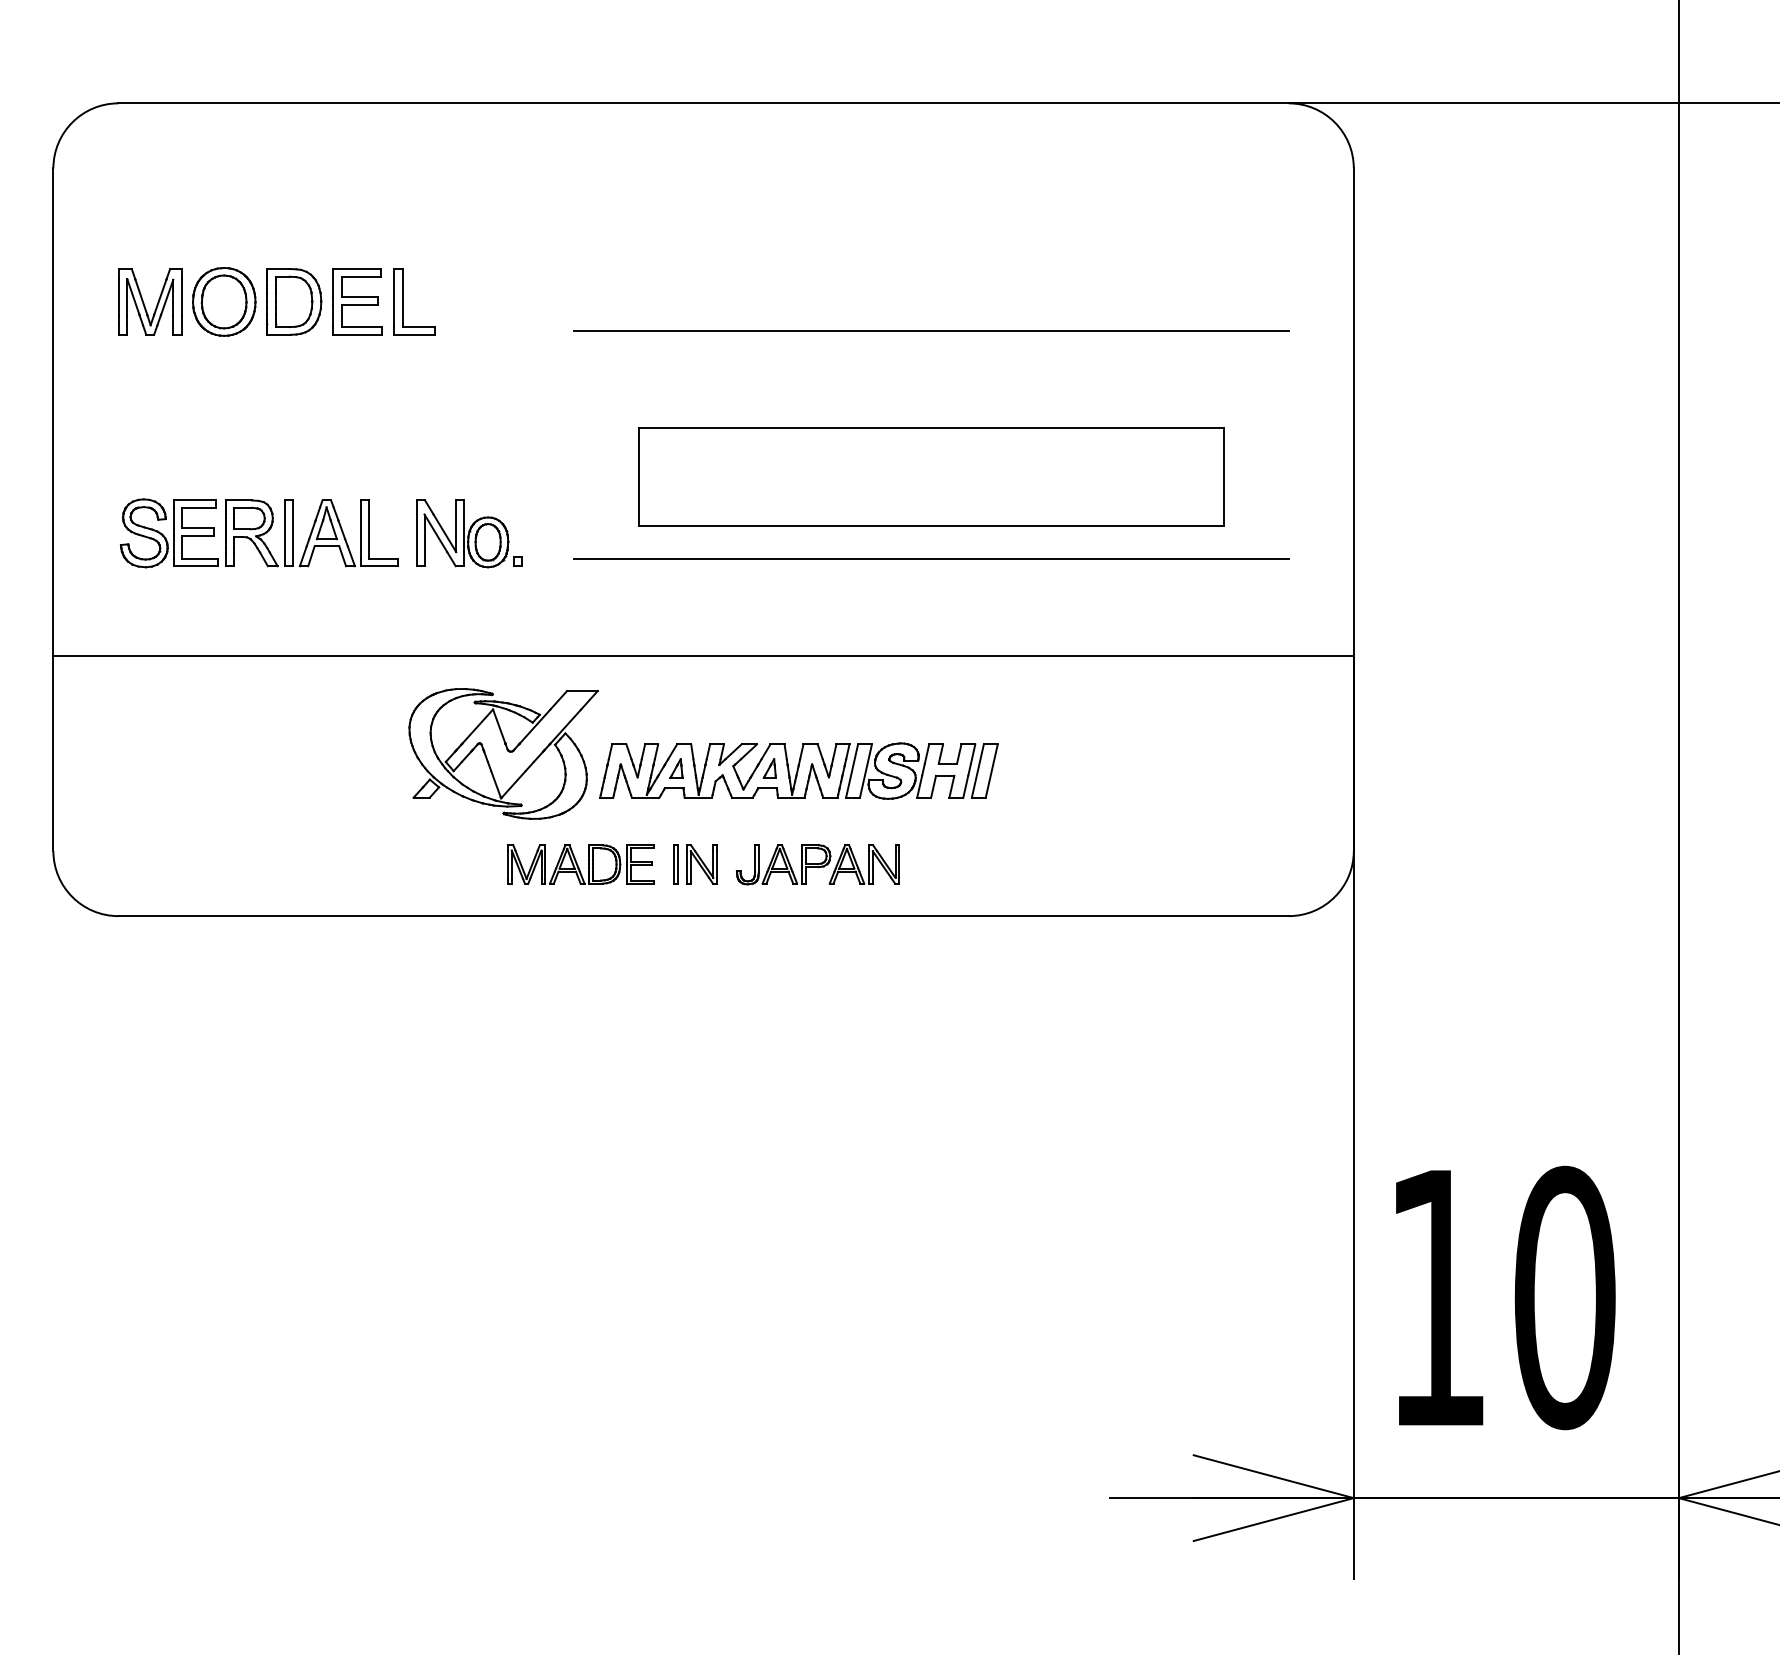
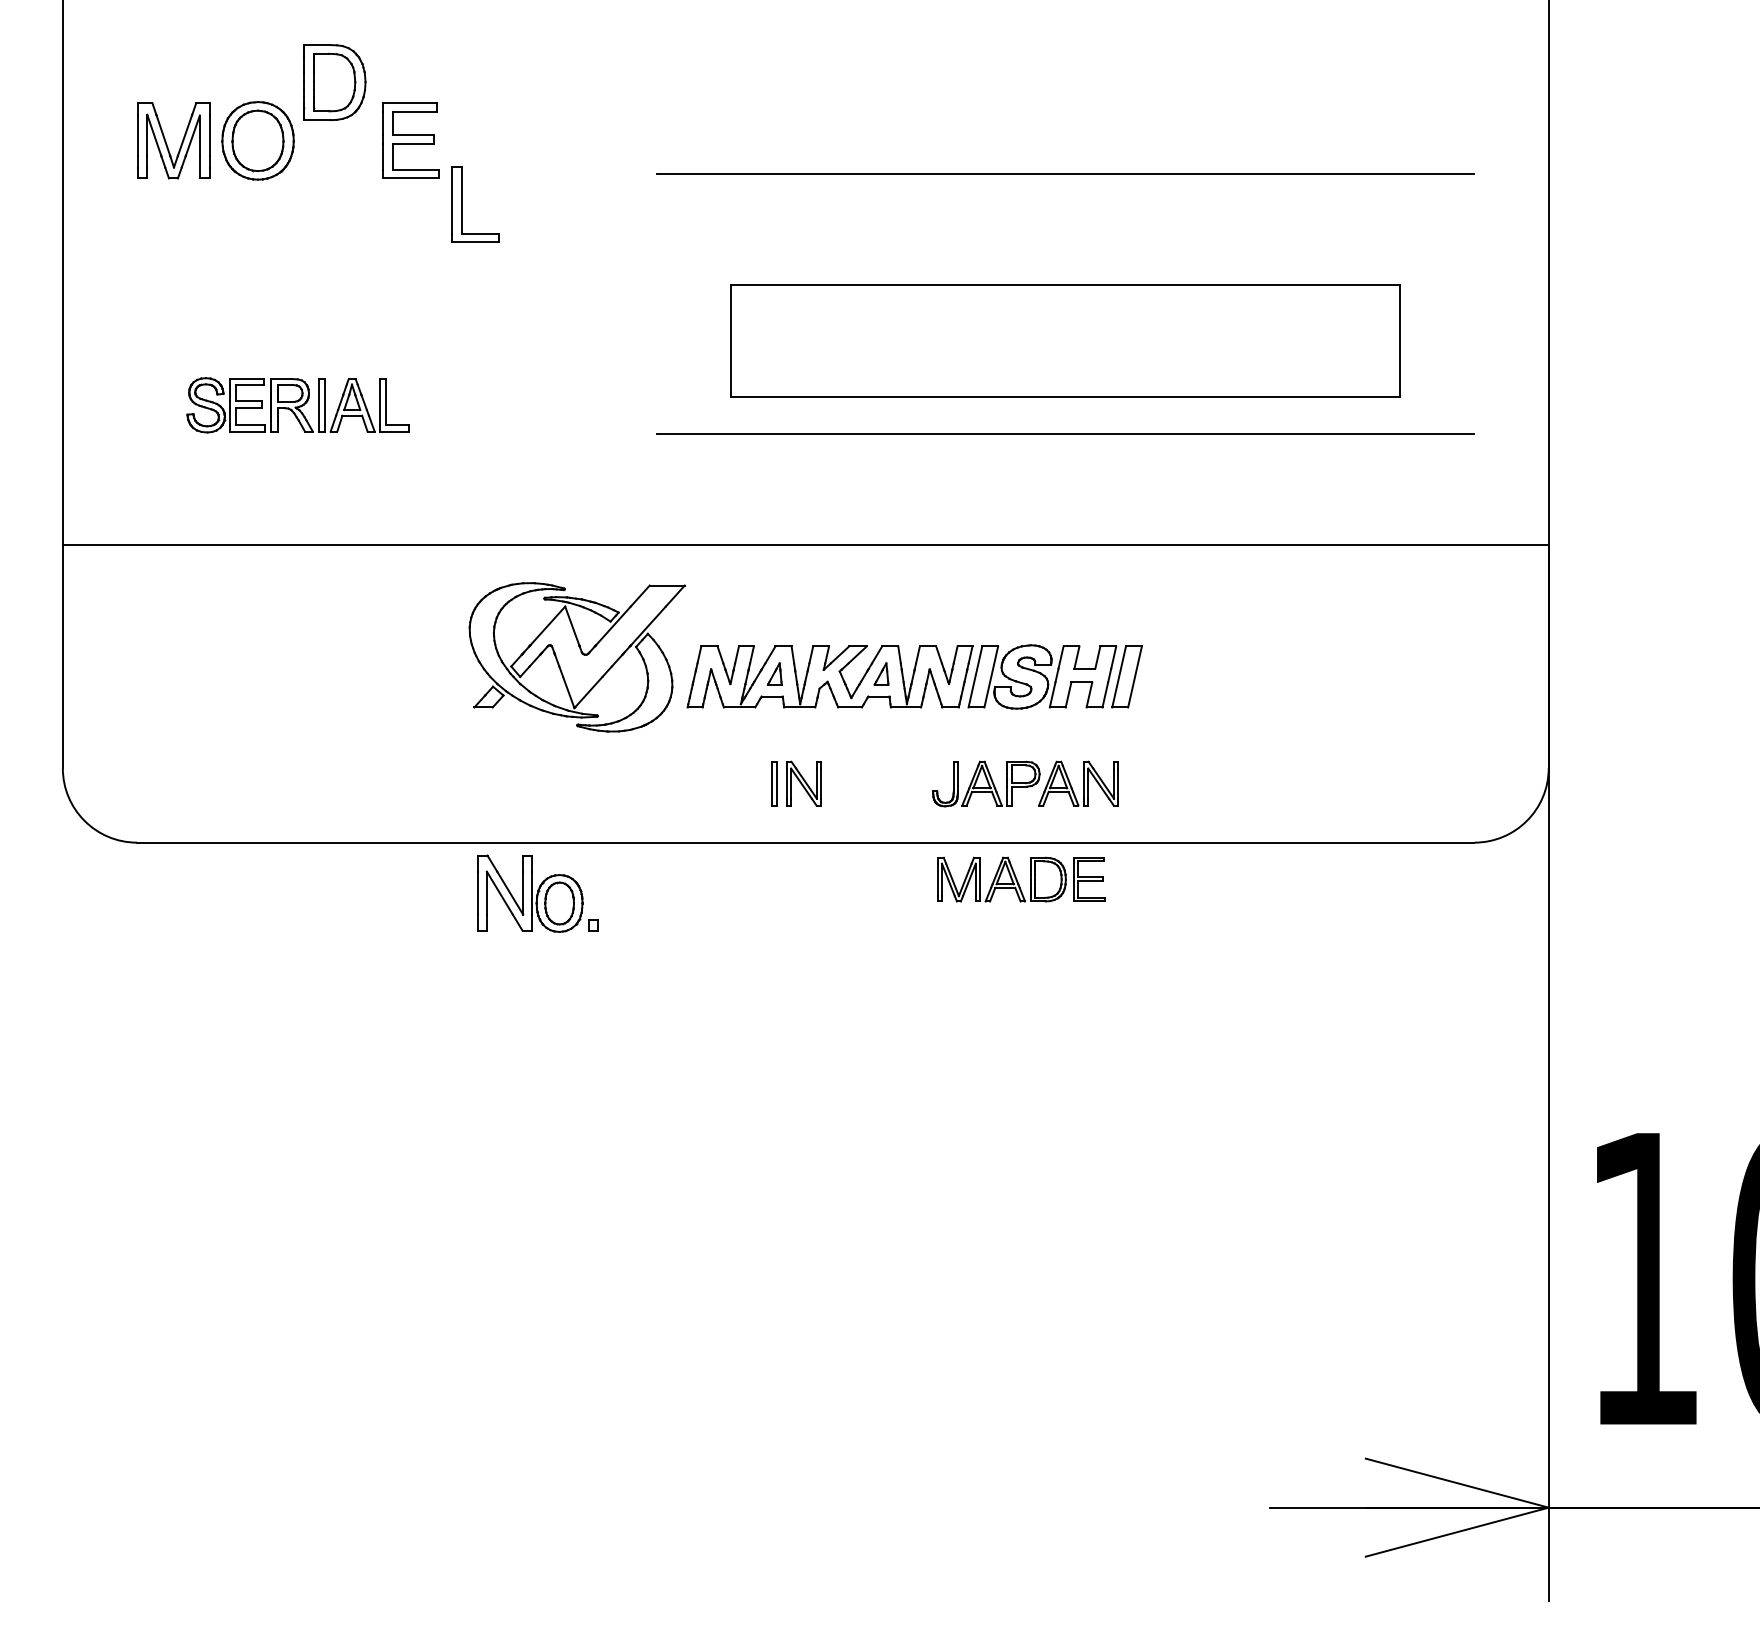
part: (294, 301) -> (334, 82), moved
part: (403, 301) -> (462, 204), moved
part: (259, 533) -> (298, 405), size x0.7
part: (469, 533) -> (538, 893), moved
part: (580, 864) -> (1020, 879), moved
part: (817, 864) -> (1025, 783), moved

